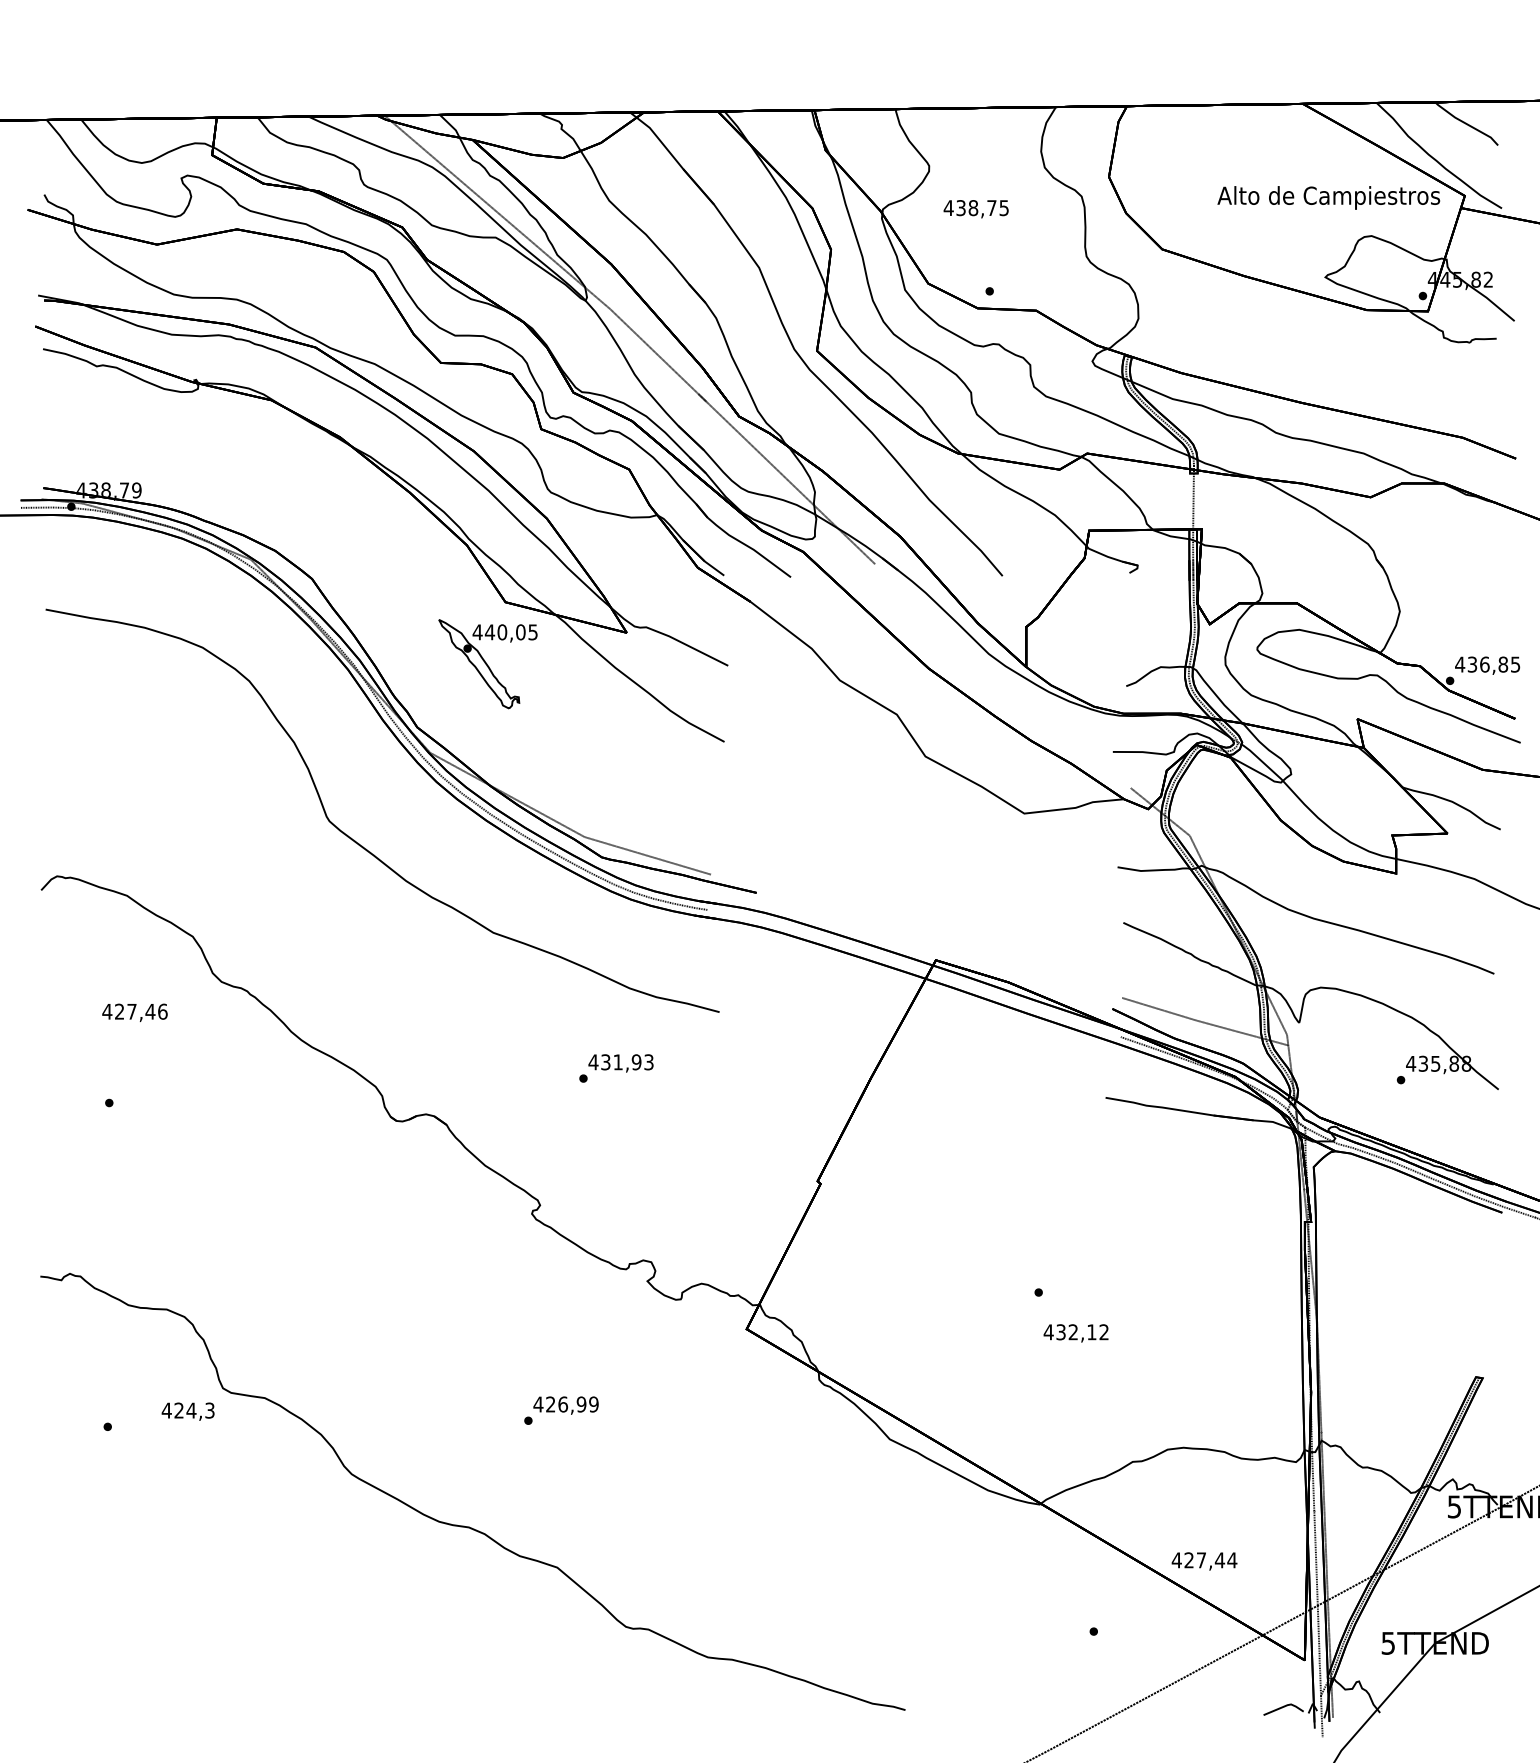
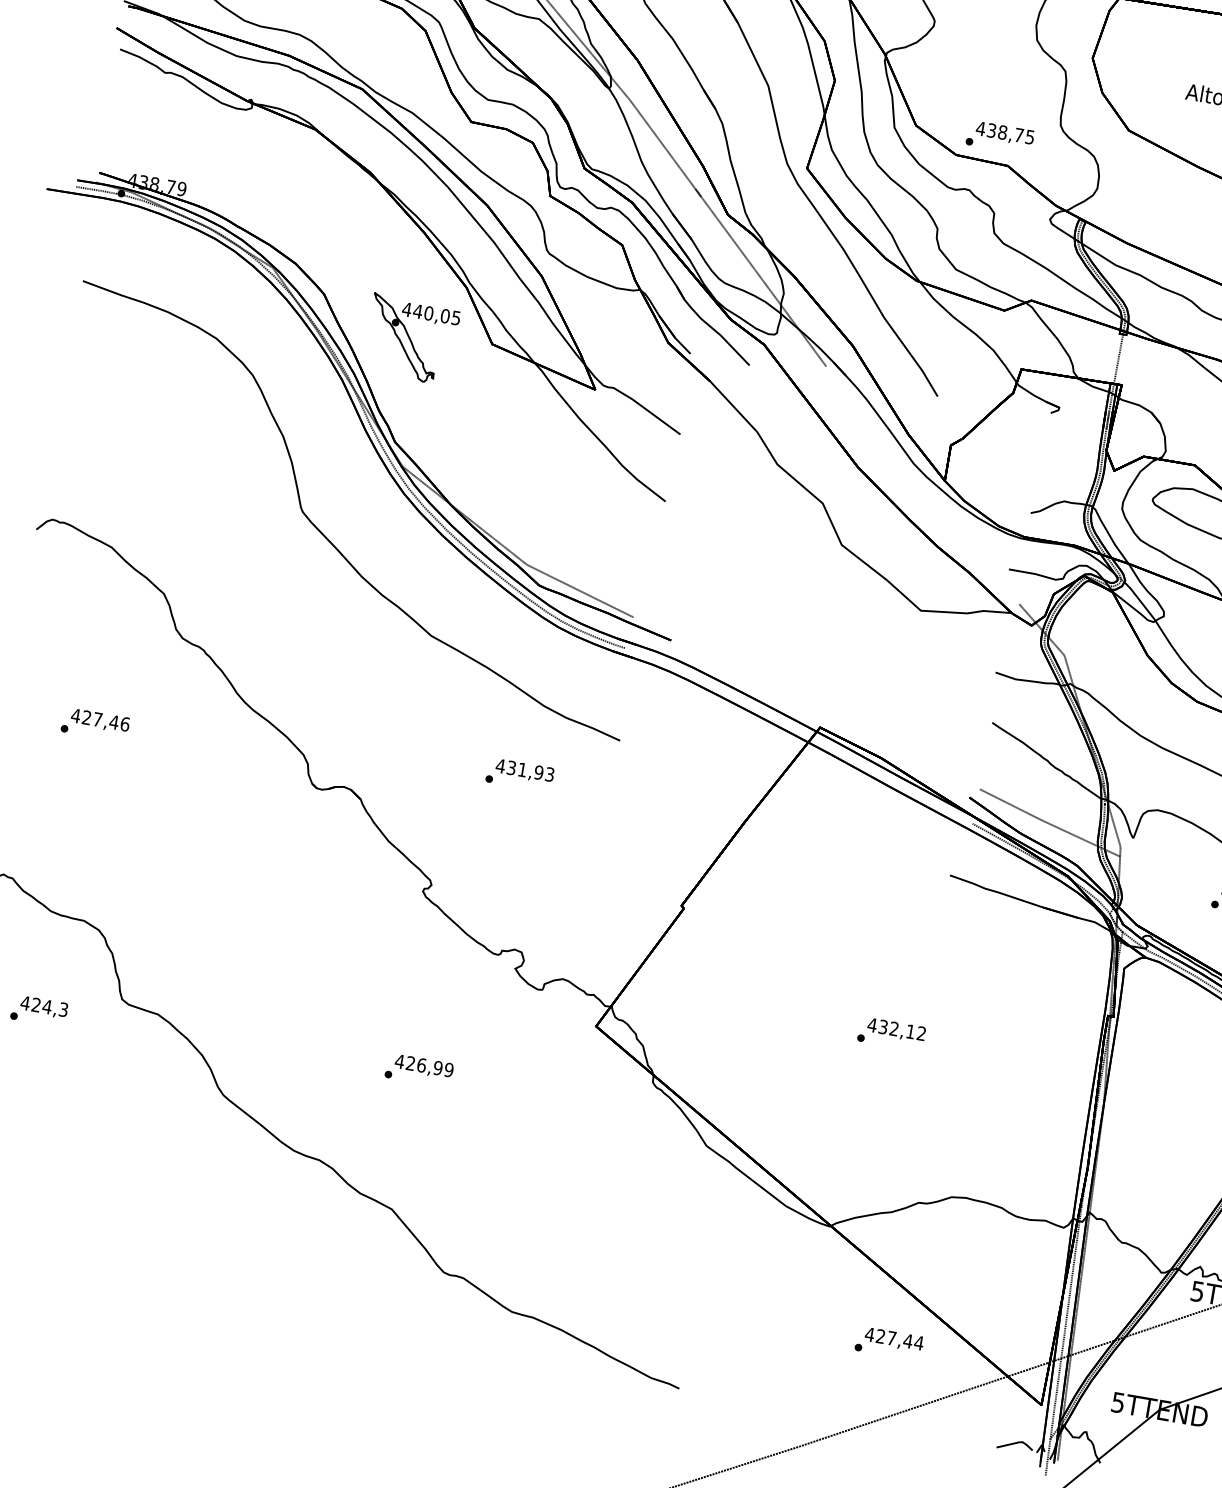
text: (975, 209) -> (1004, 134), moved
part: (487, 664) -> (410, 339), moved
text: (134, 1012) -> (99, 720), moved
text: (1075, 1333) -> (895, 1030), moved
text: (187, 1411) -> (43, 1007), moved
text: (1204, 1561) -> (894, 1339), moved

